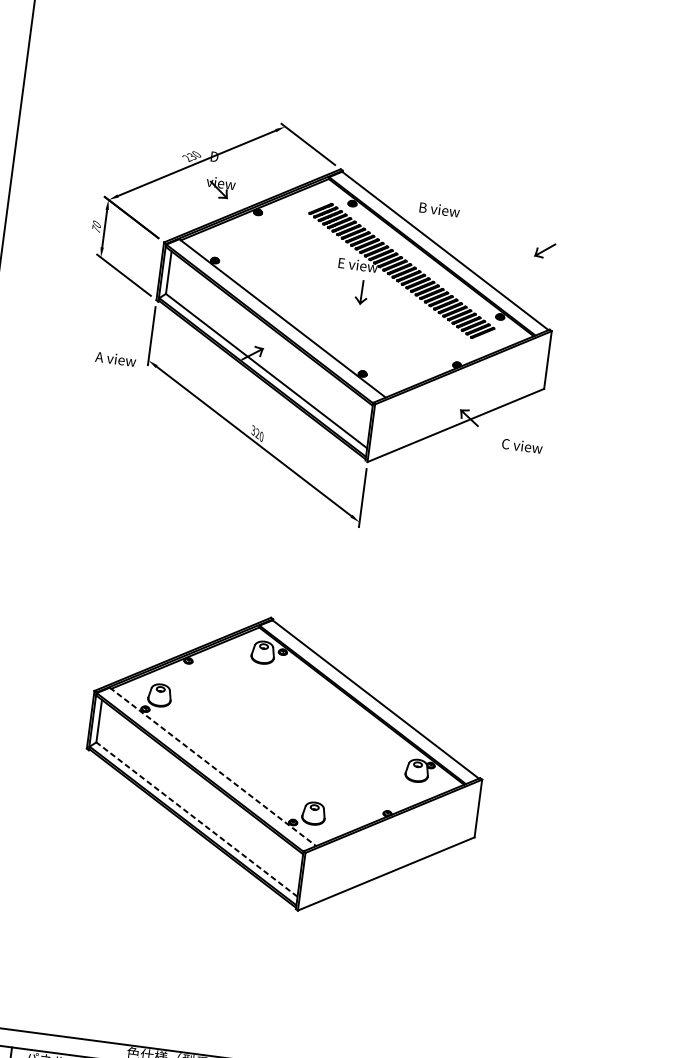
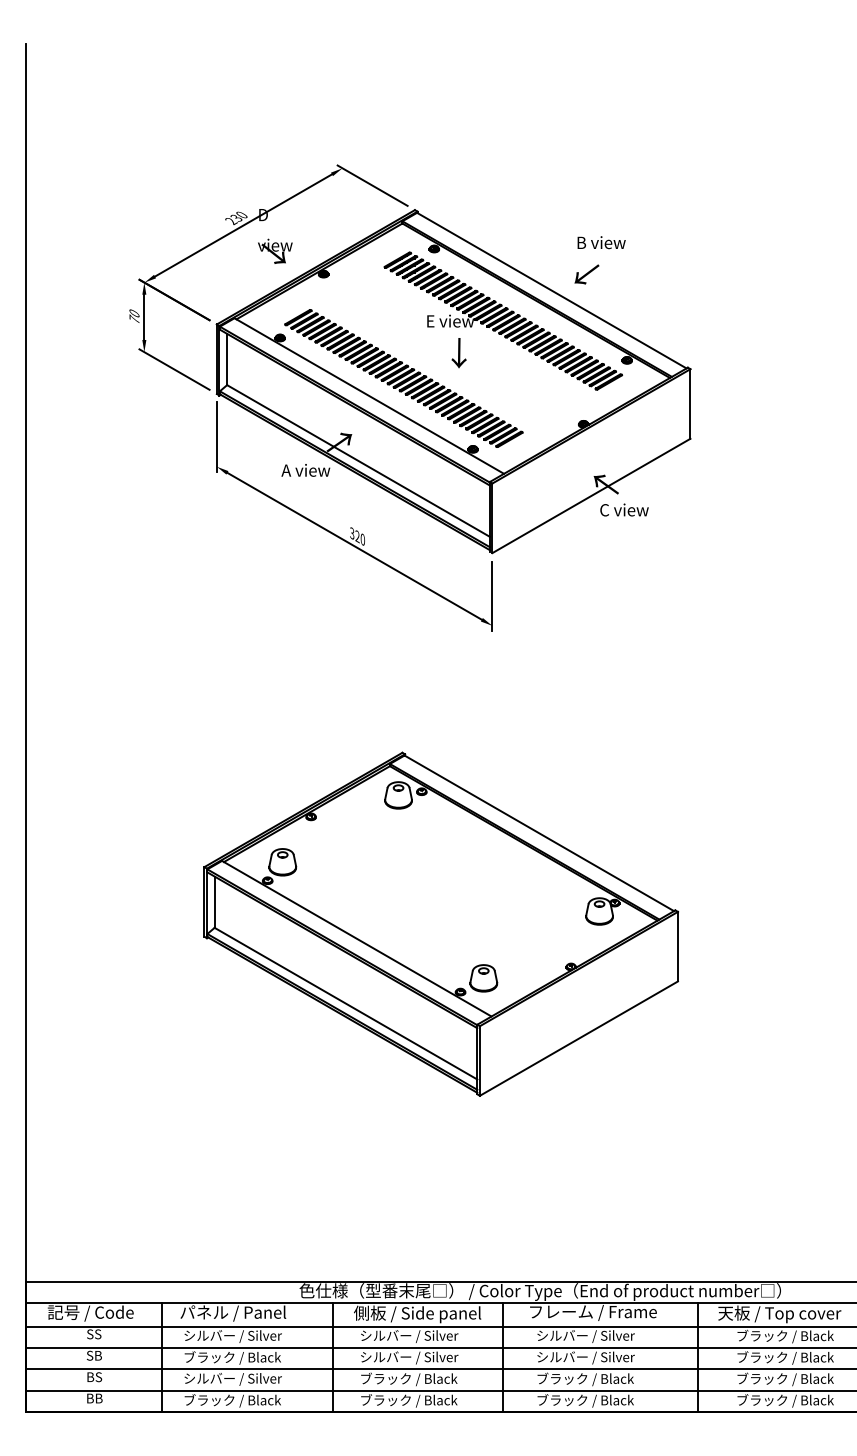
text: (439, 209) -> (601, 242), moved
text: (544, 250) -> (586, 274), moved
part: (312, 307) -> (403, 378), added
text: (115, 359) -> (305, 470), moved
text: (522, 445) -> (624, 509), moved
line: (212, 766) -> (356, 938), dashed -> solid
line: (196, 819) -> (345, 1003), dashed -> solid

